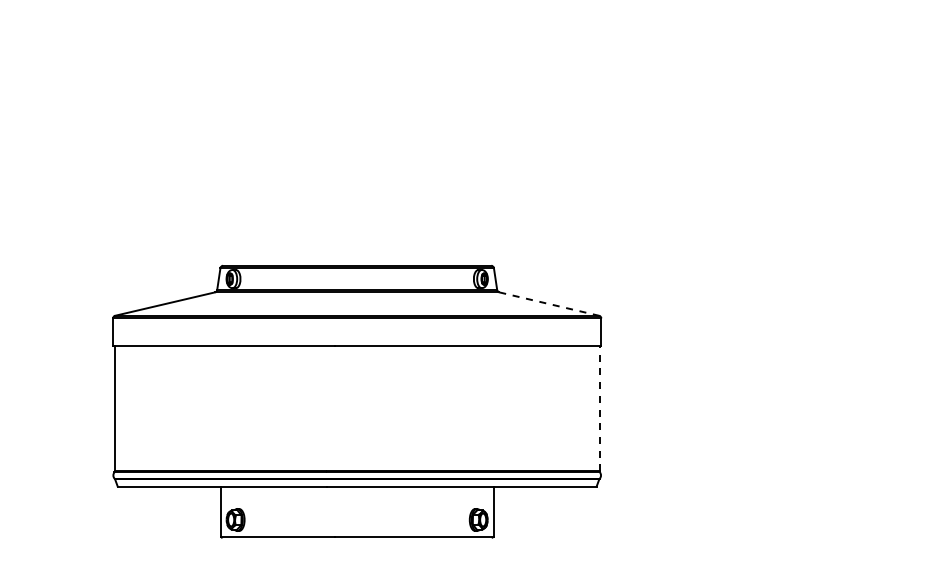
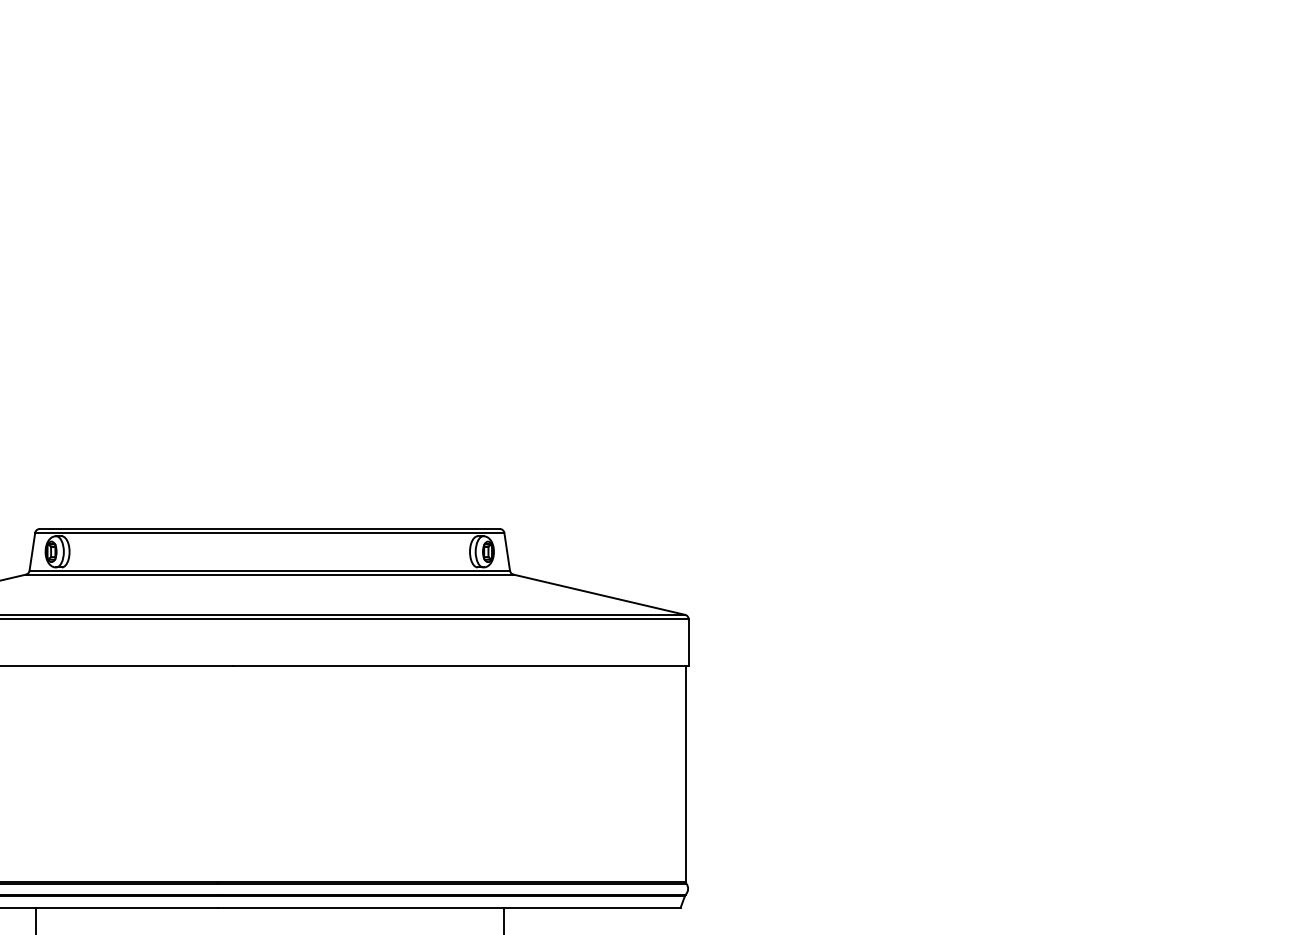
line: (549, 304) -> (599, 595), dashed -> solid
line: (599, 408) -> (685, 773), dashed -> solid

